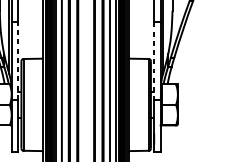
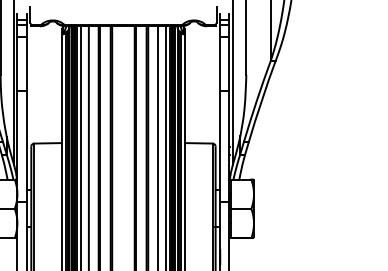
line: (18, 61) -> (26, 146), dashed -> solid
line: (154, 61) -> (220, 147), dashed -> solid

